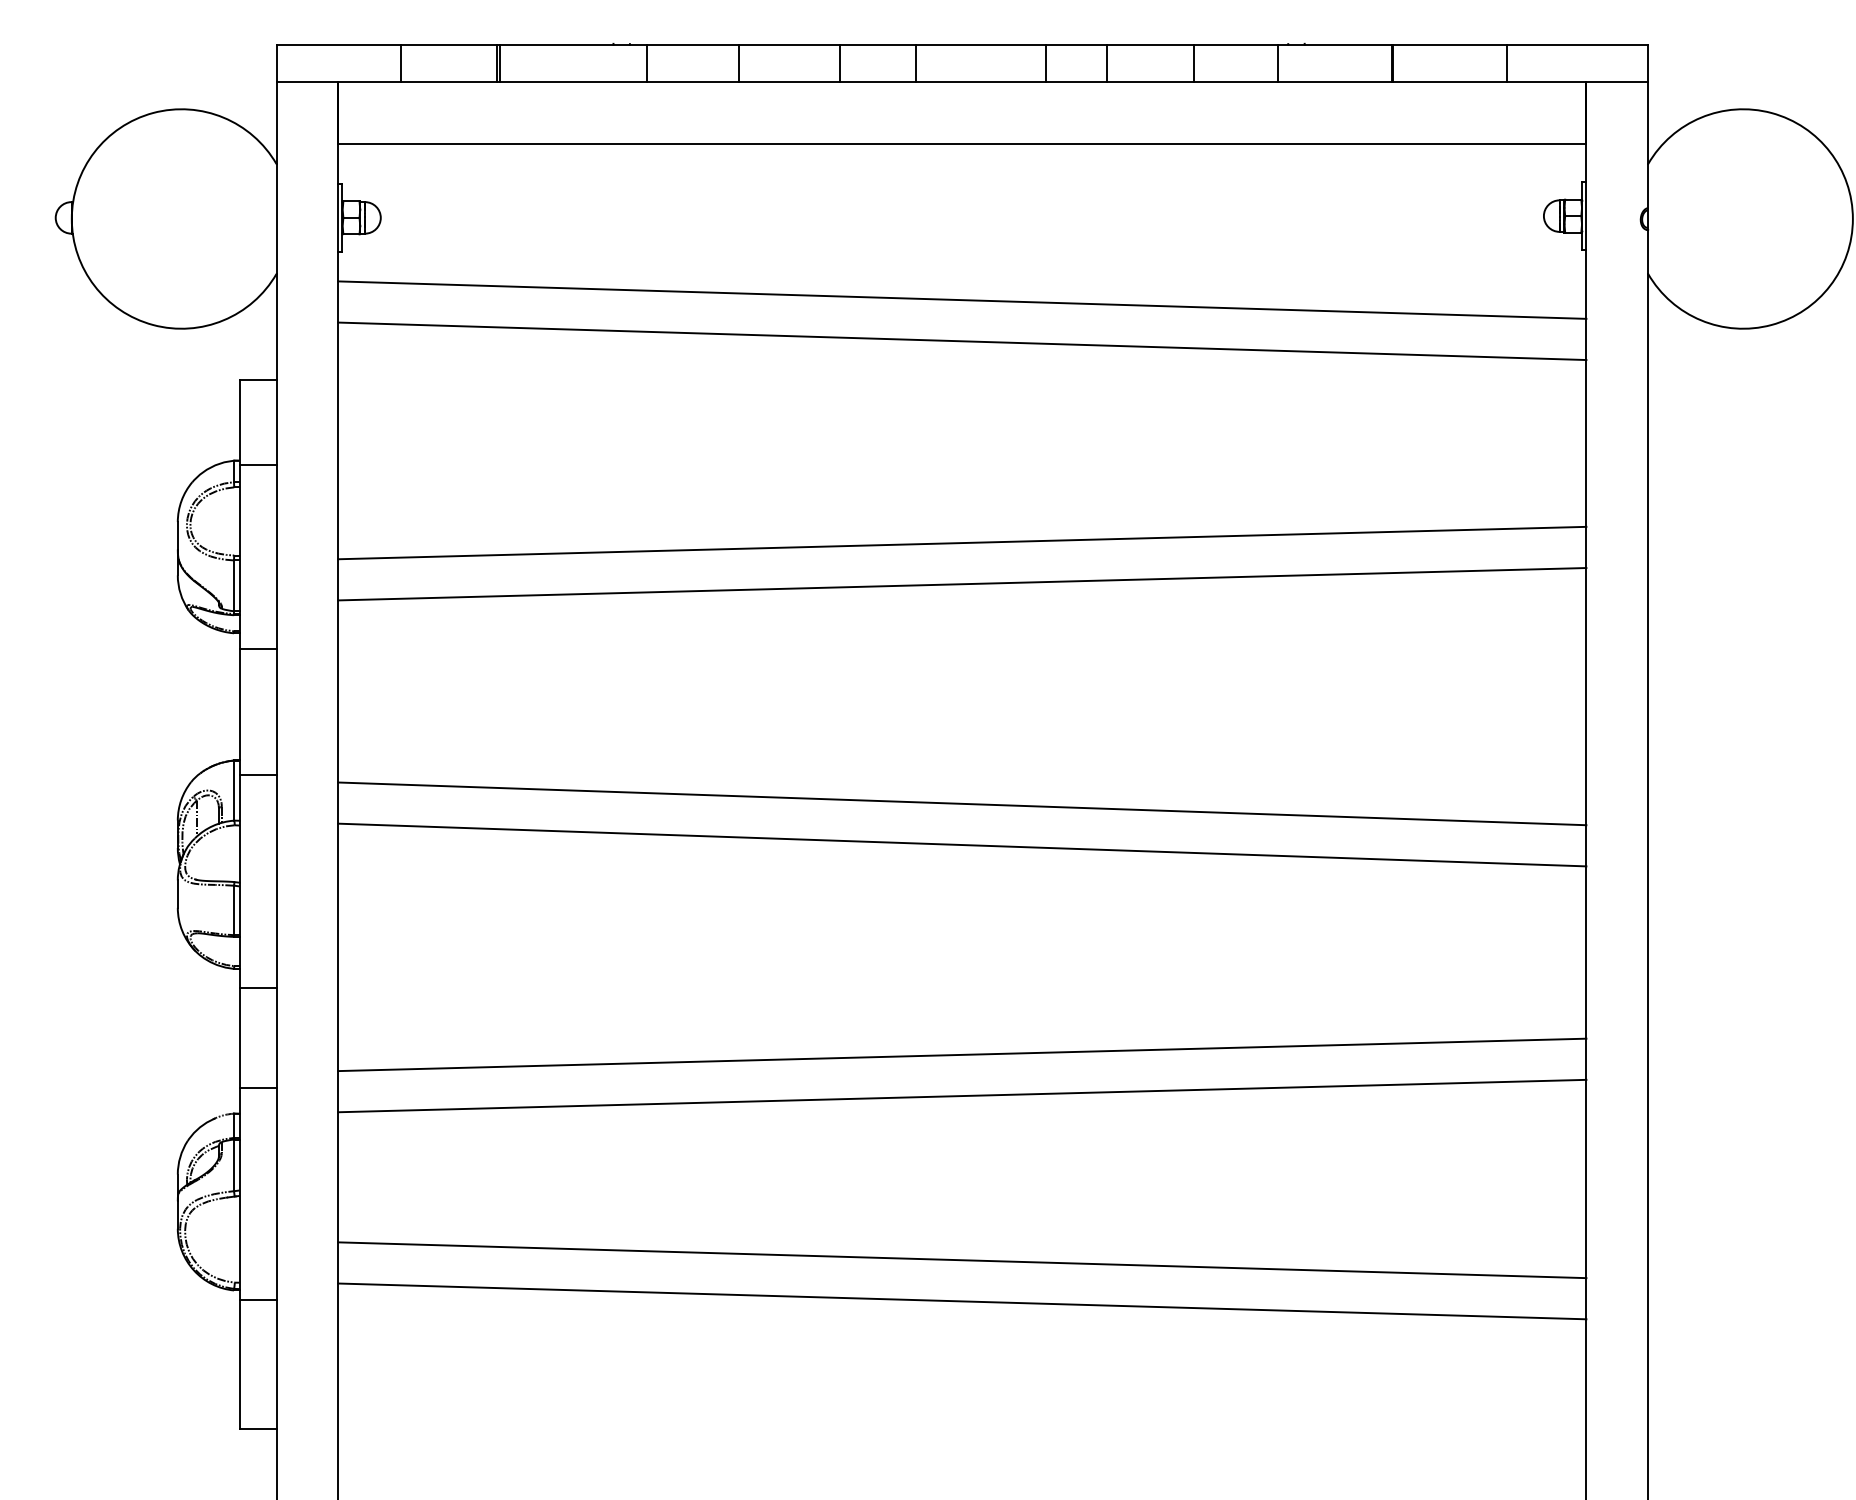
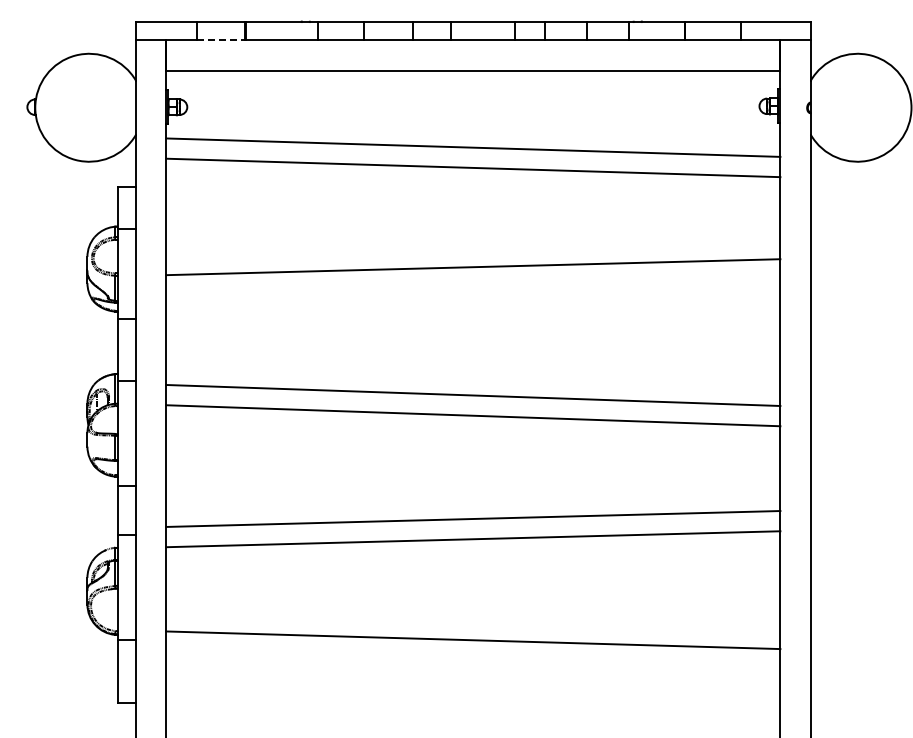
line: (448, 82) -> (220, 40), solid -> dashed
line: (962, 584) -> (473, 287), removed
line: (962, 1259) -> (473, 619), removed

